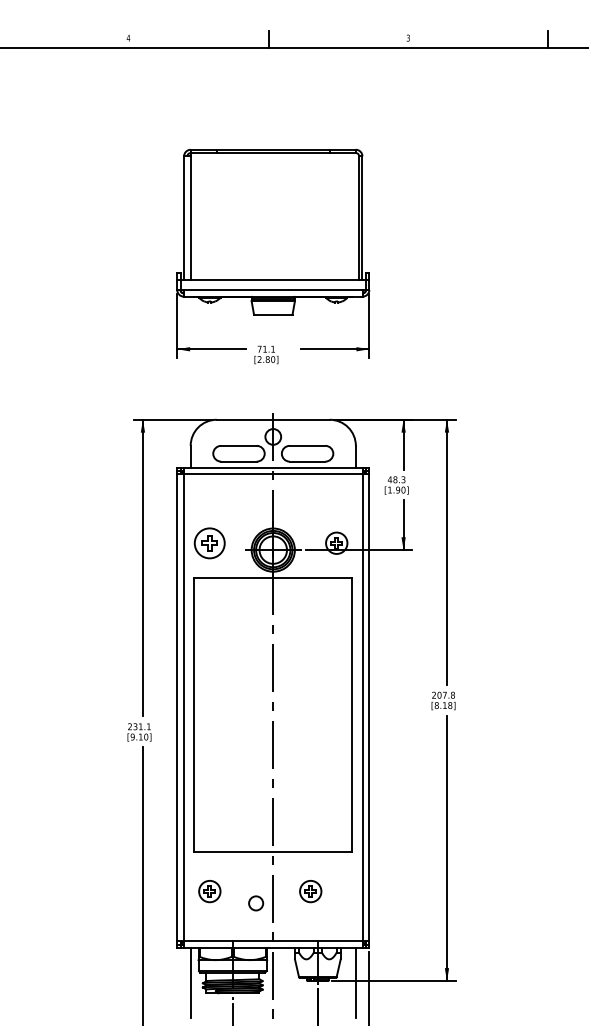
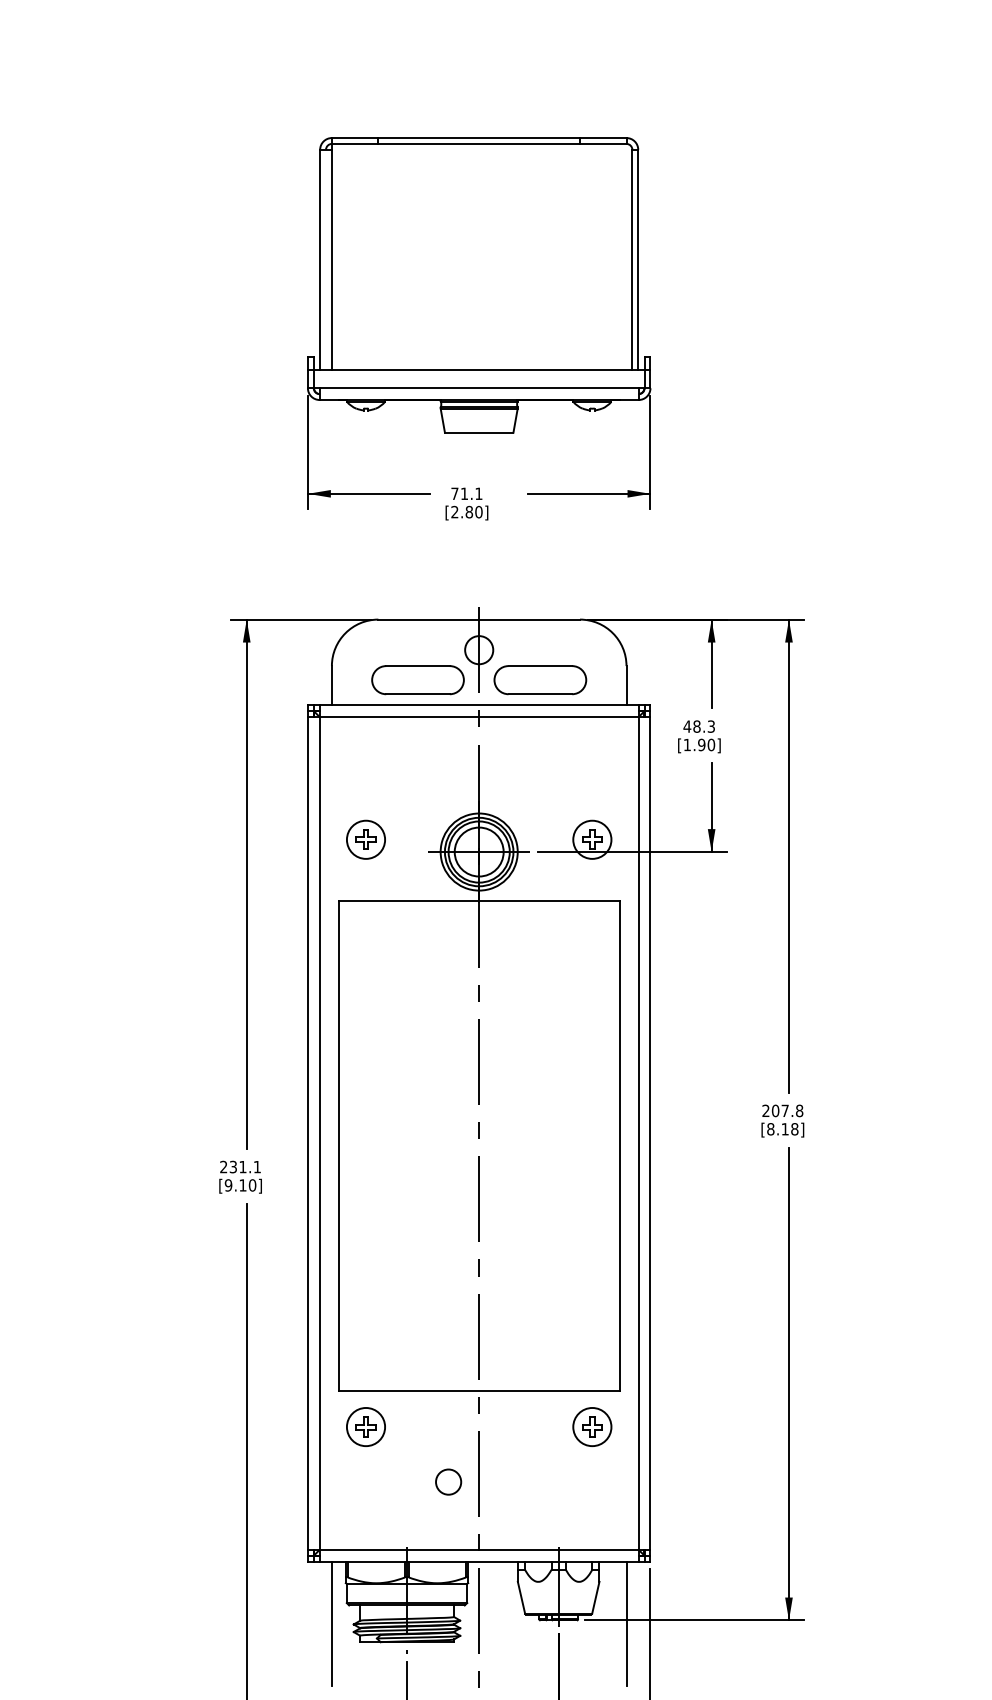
part: (209, 542) -> (365, 838), size x0.71
part: (209, 891) -> (365, 1426), moved
part: (310, 891) -> (591, 1426), moved

